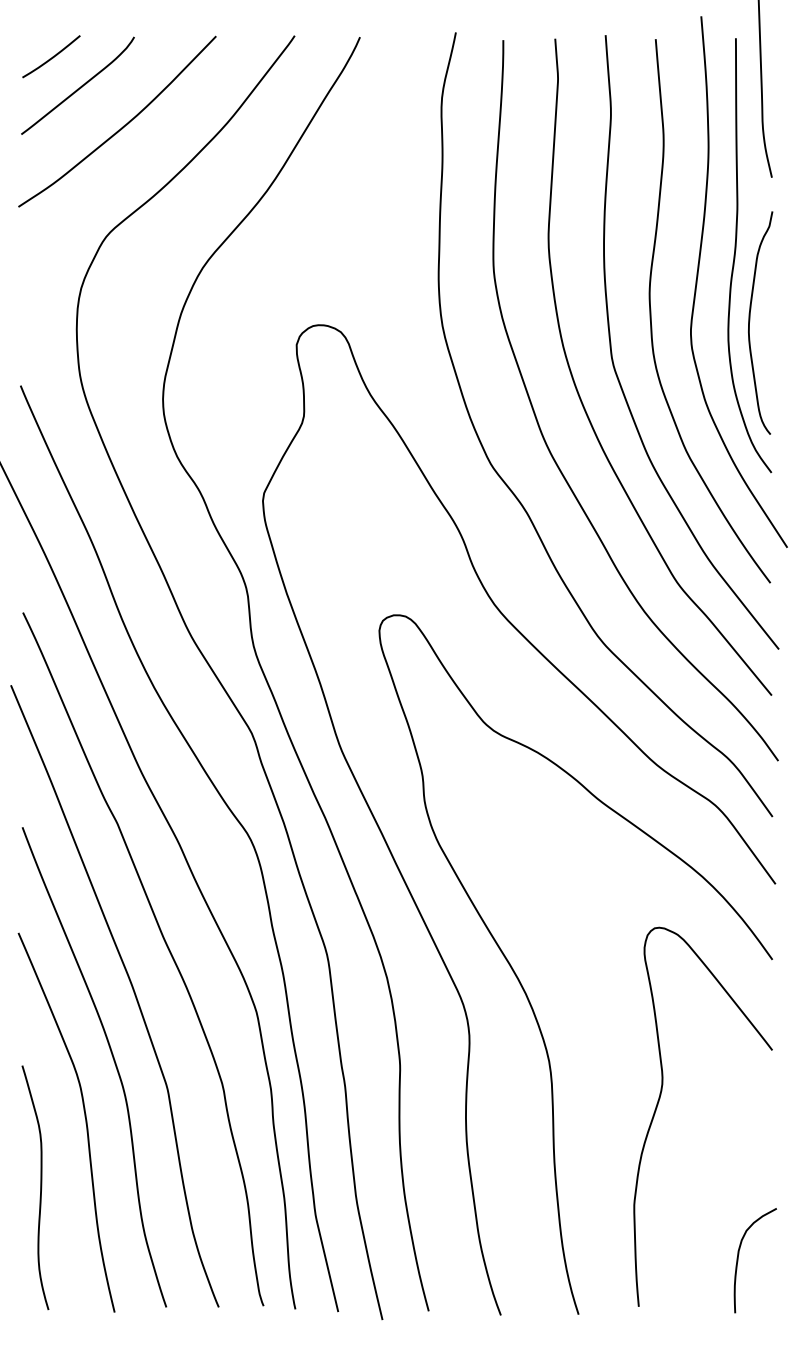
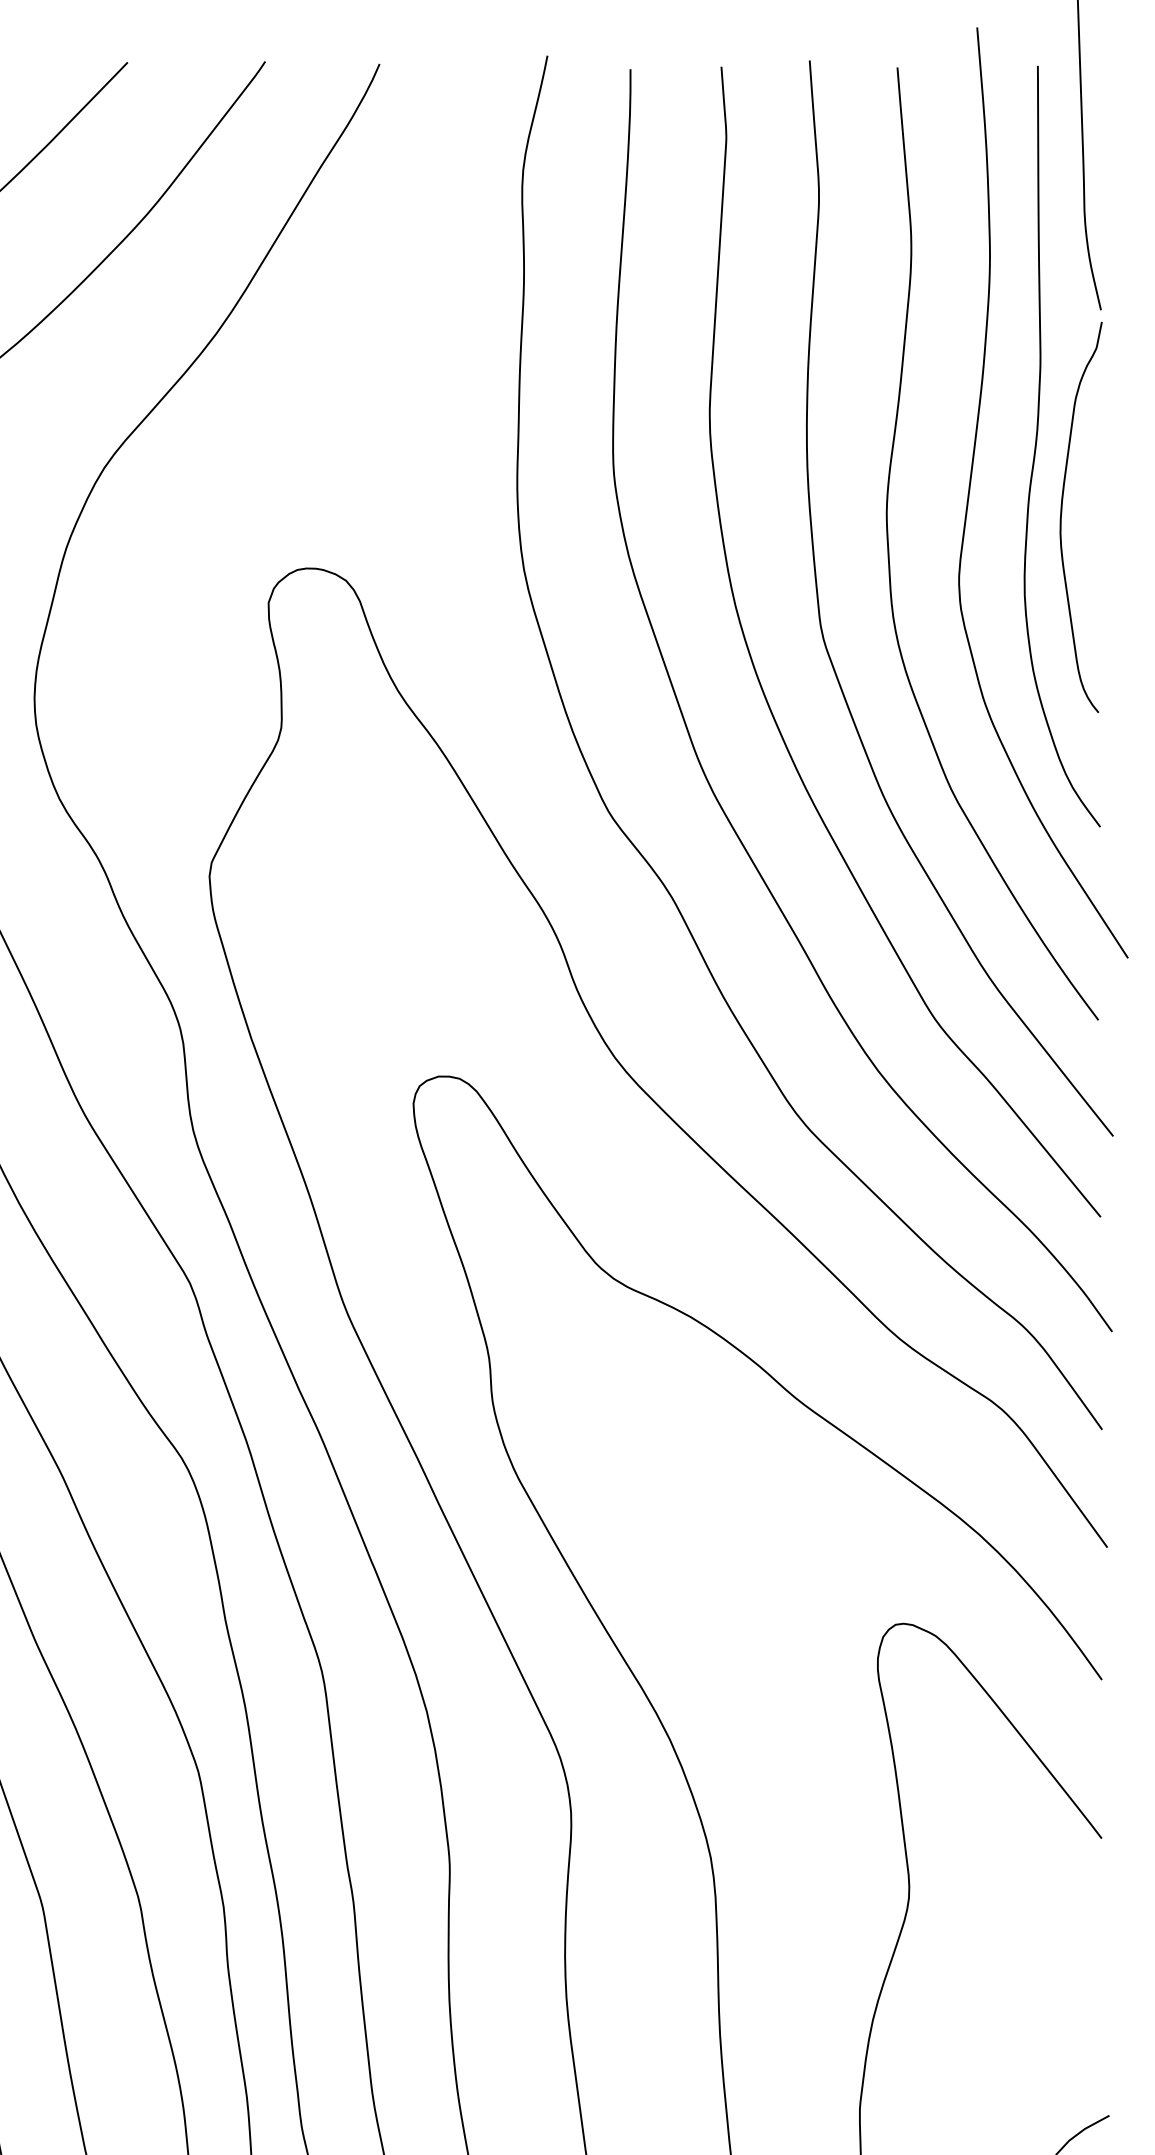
curve: (750, 321) -> (1063, 514), moved

